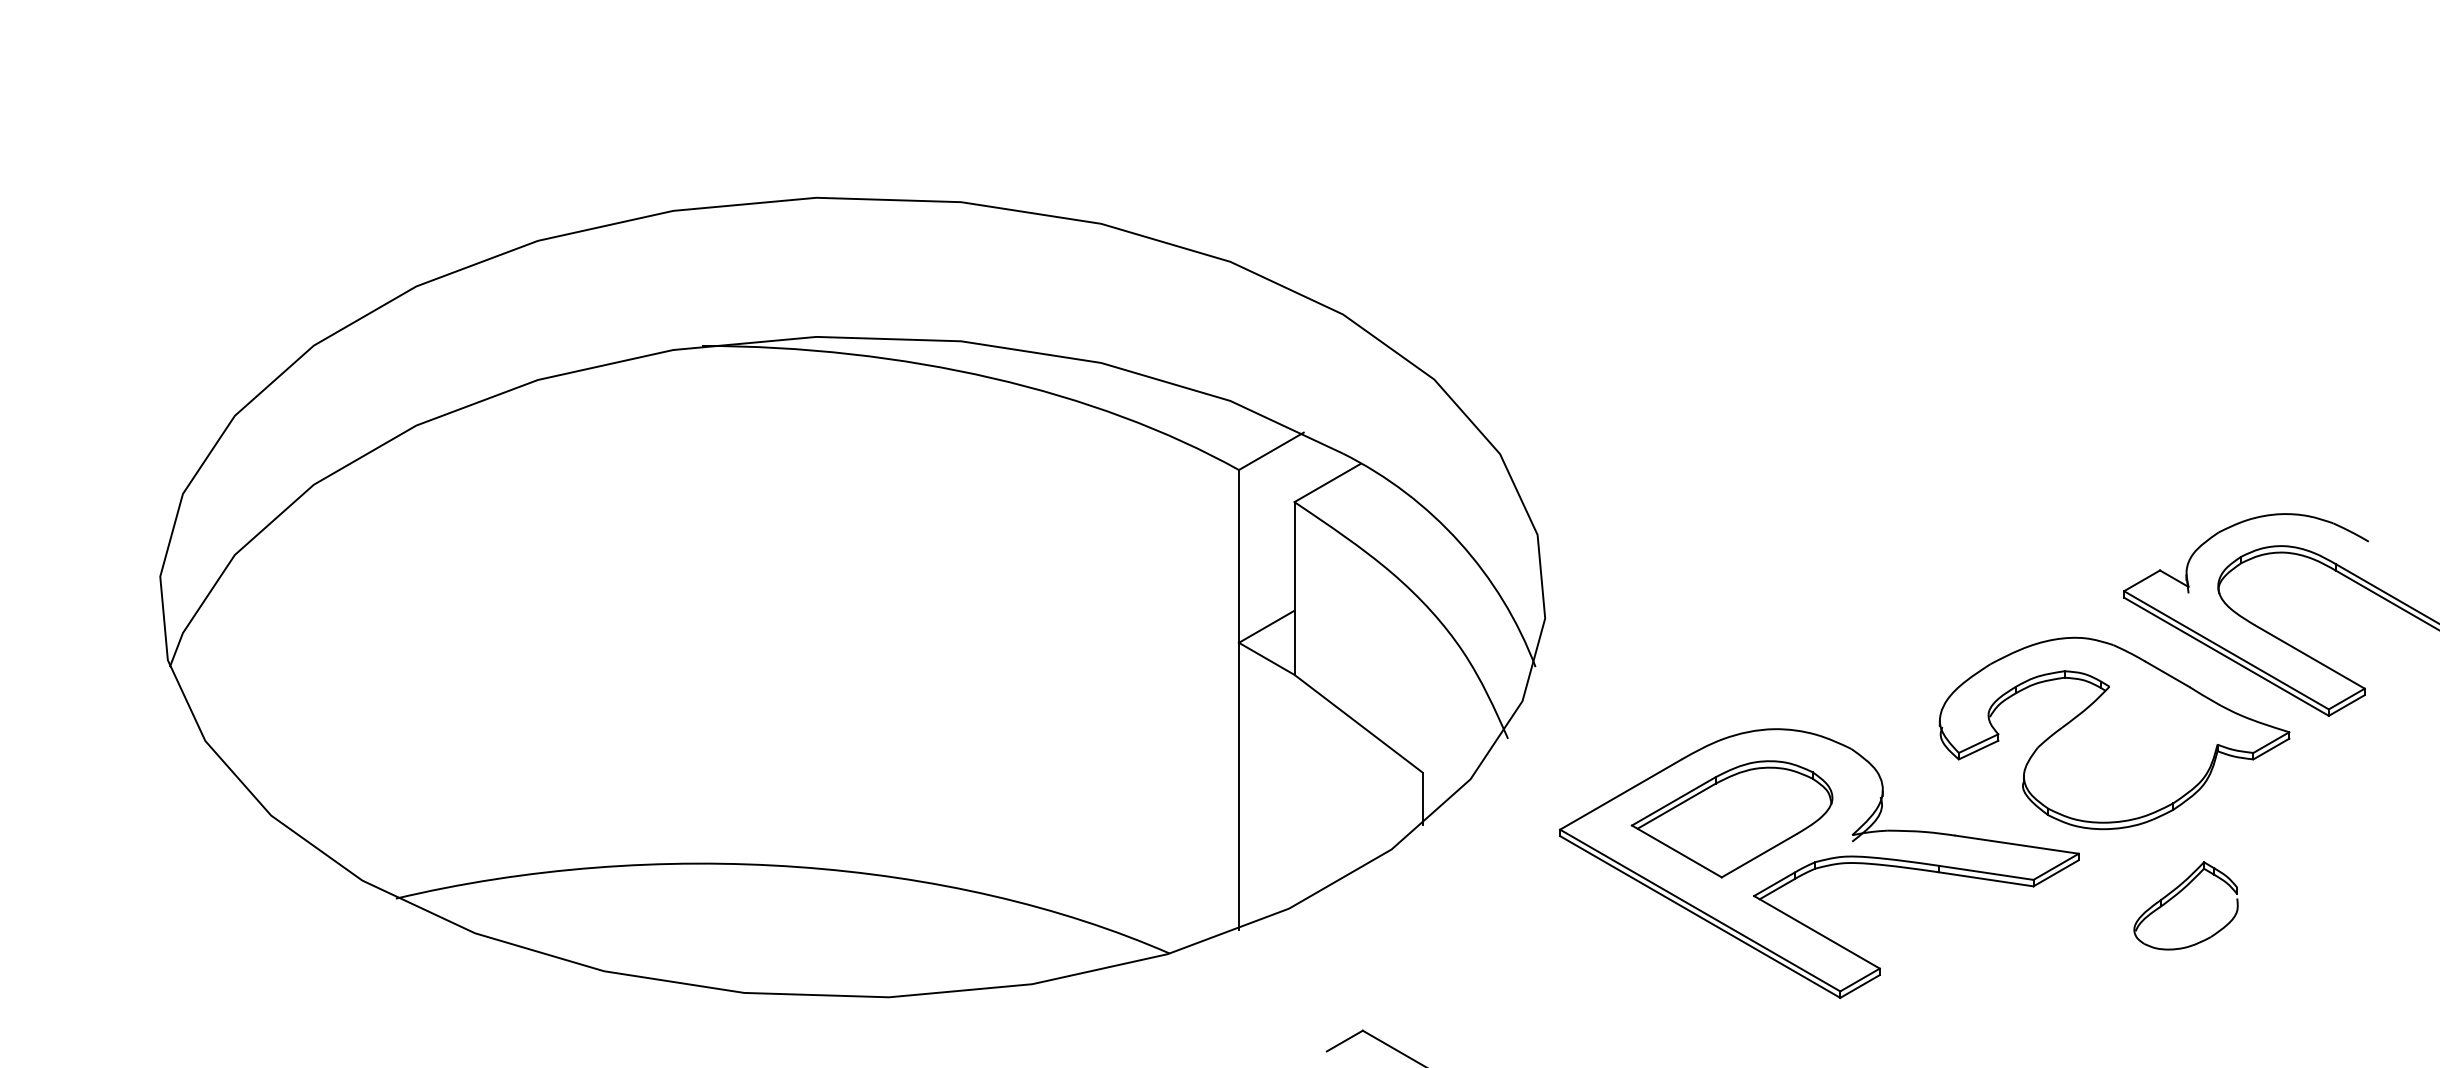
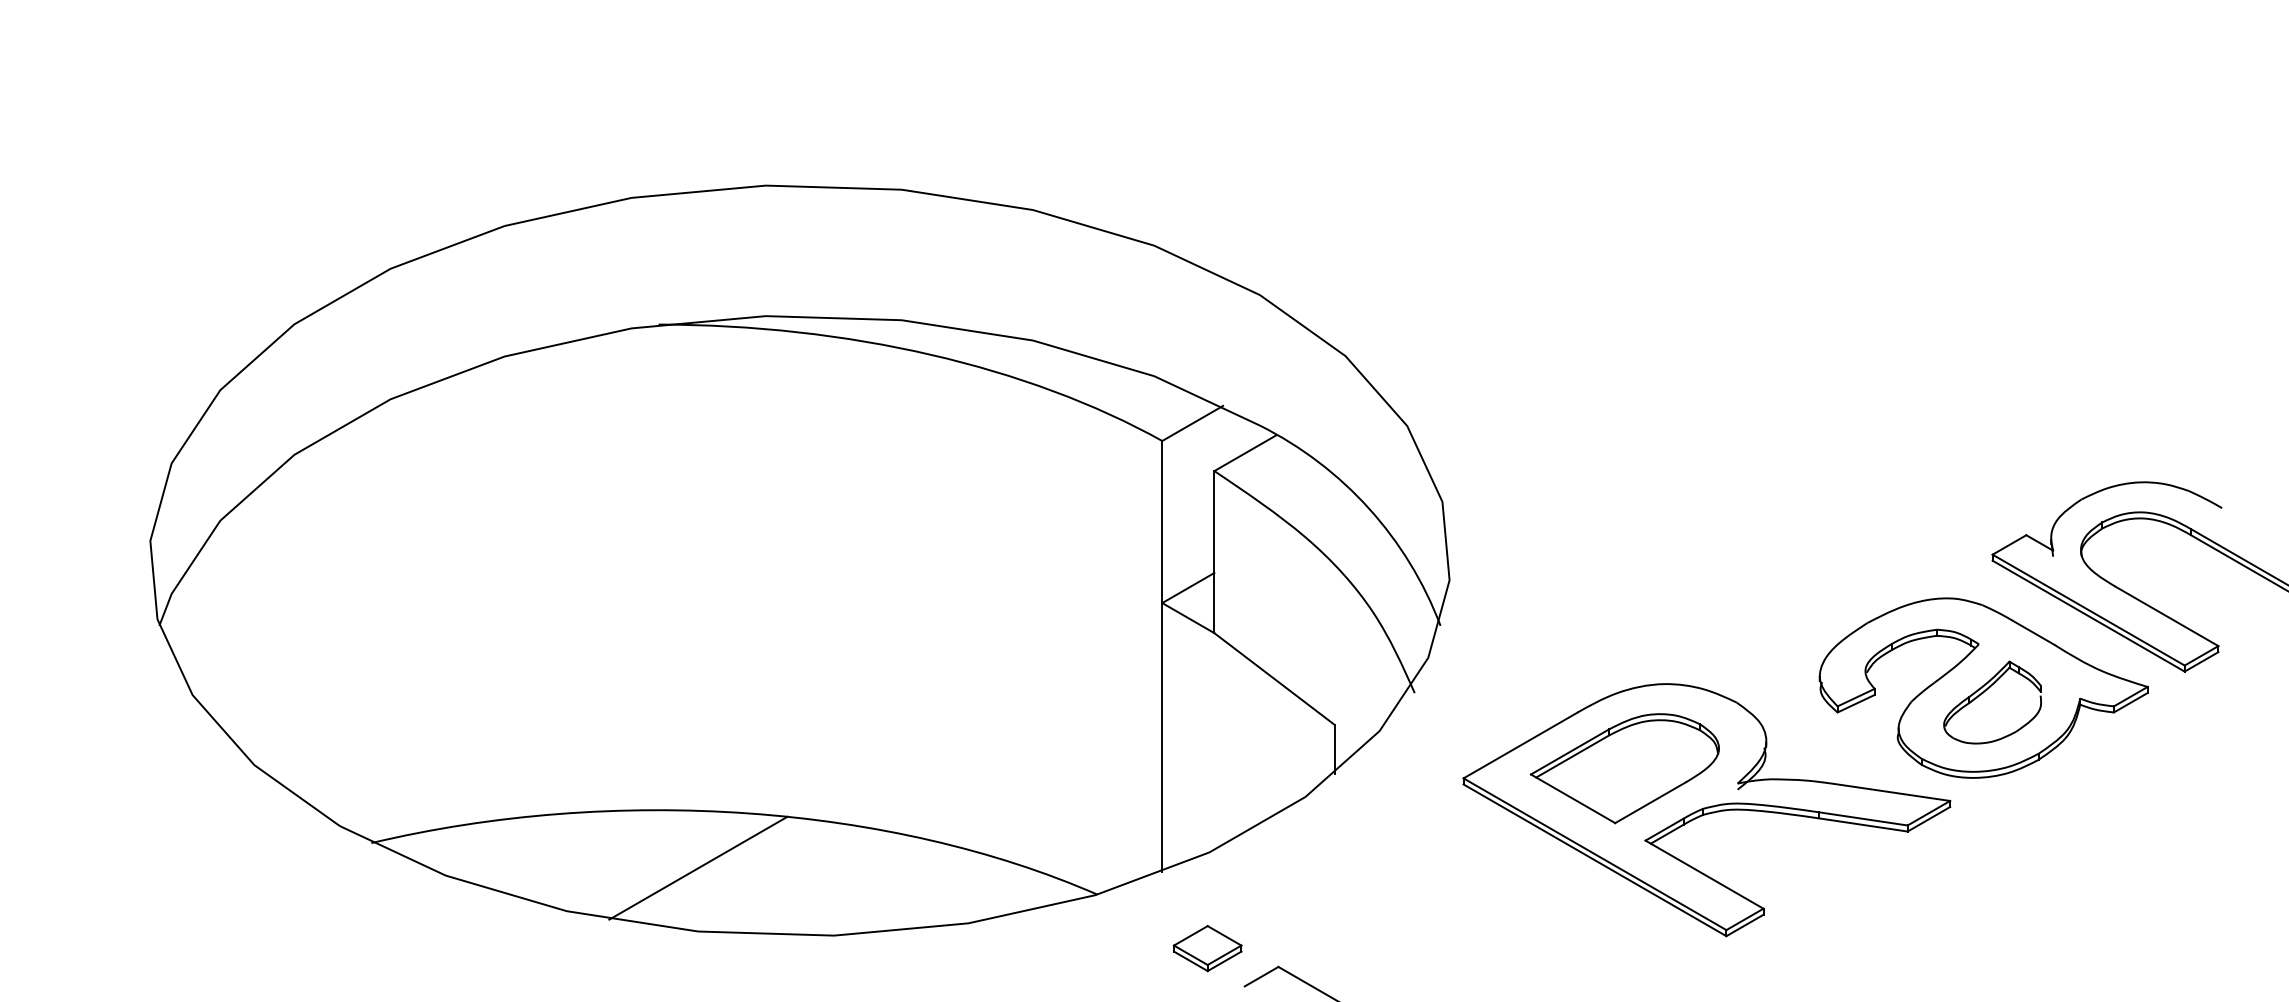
part: (2177, 895) -> (1984, 692), moved
line: (744, 925) -> (698, 868), added
part: (1287, 1011) -> (1207, 948), added

